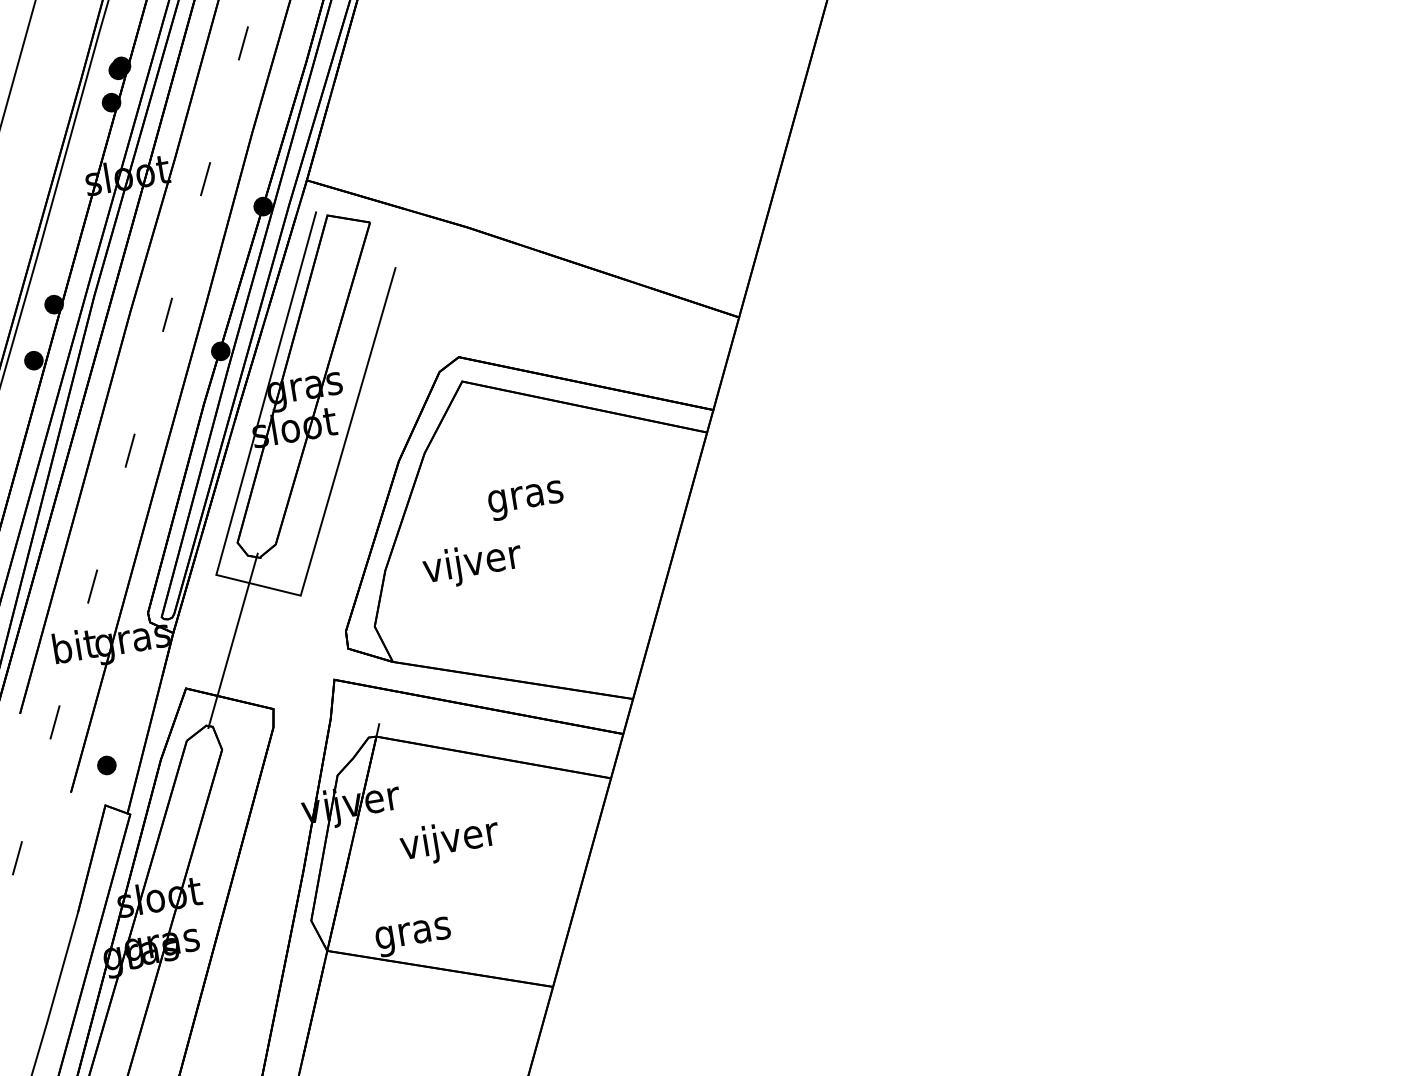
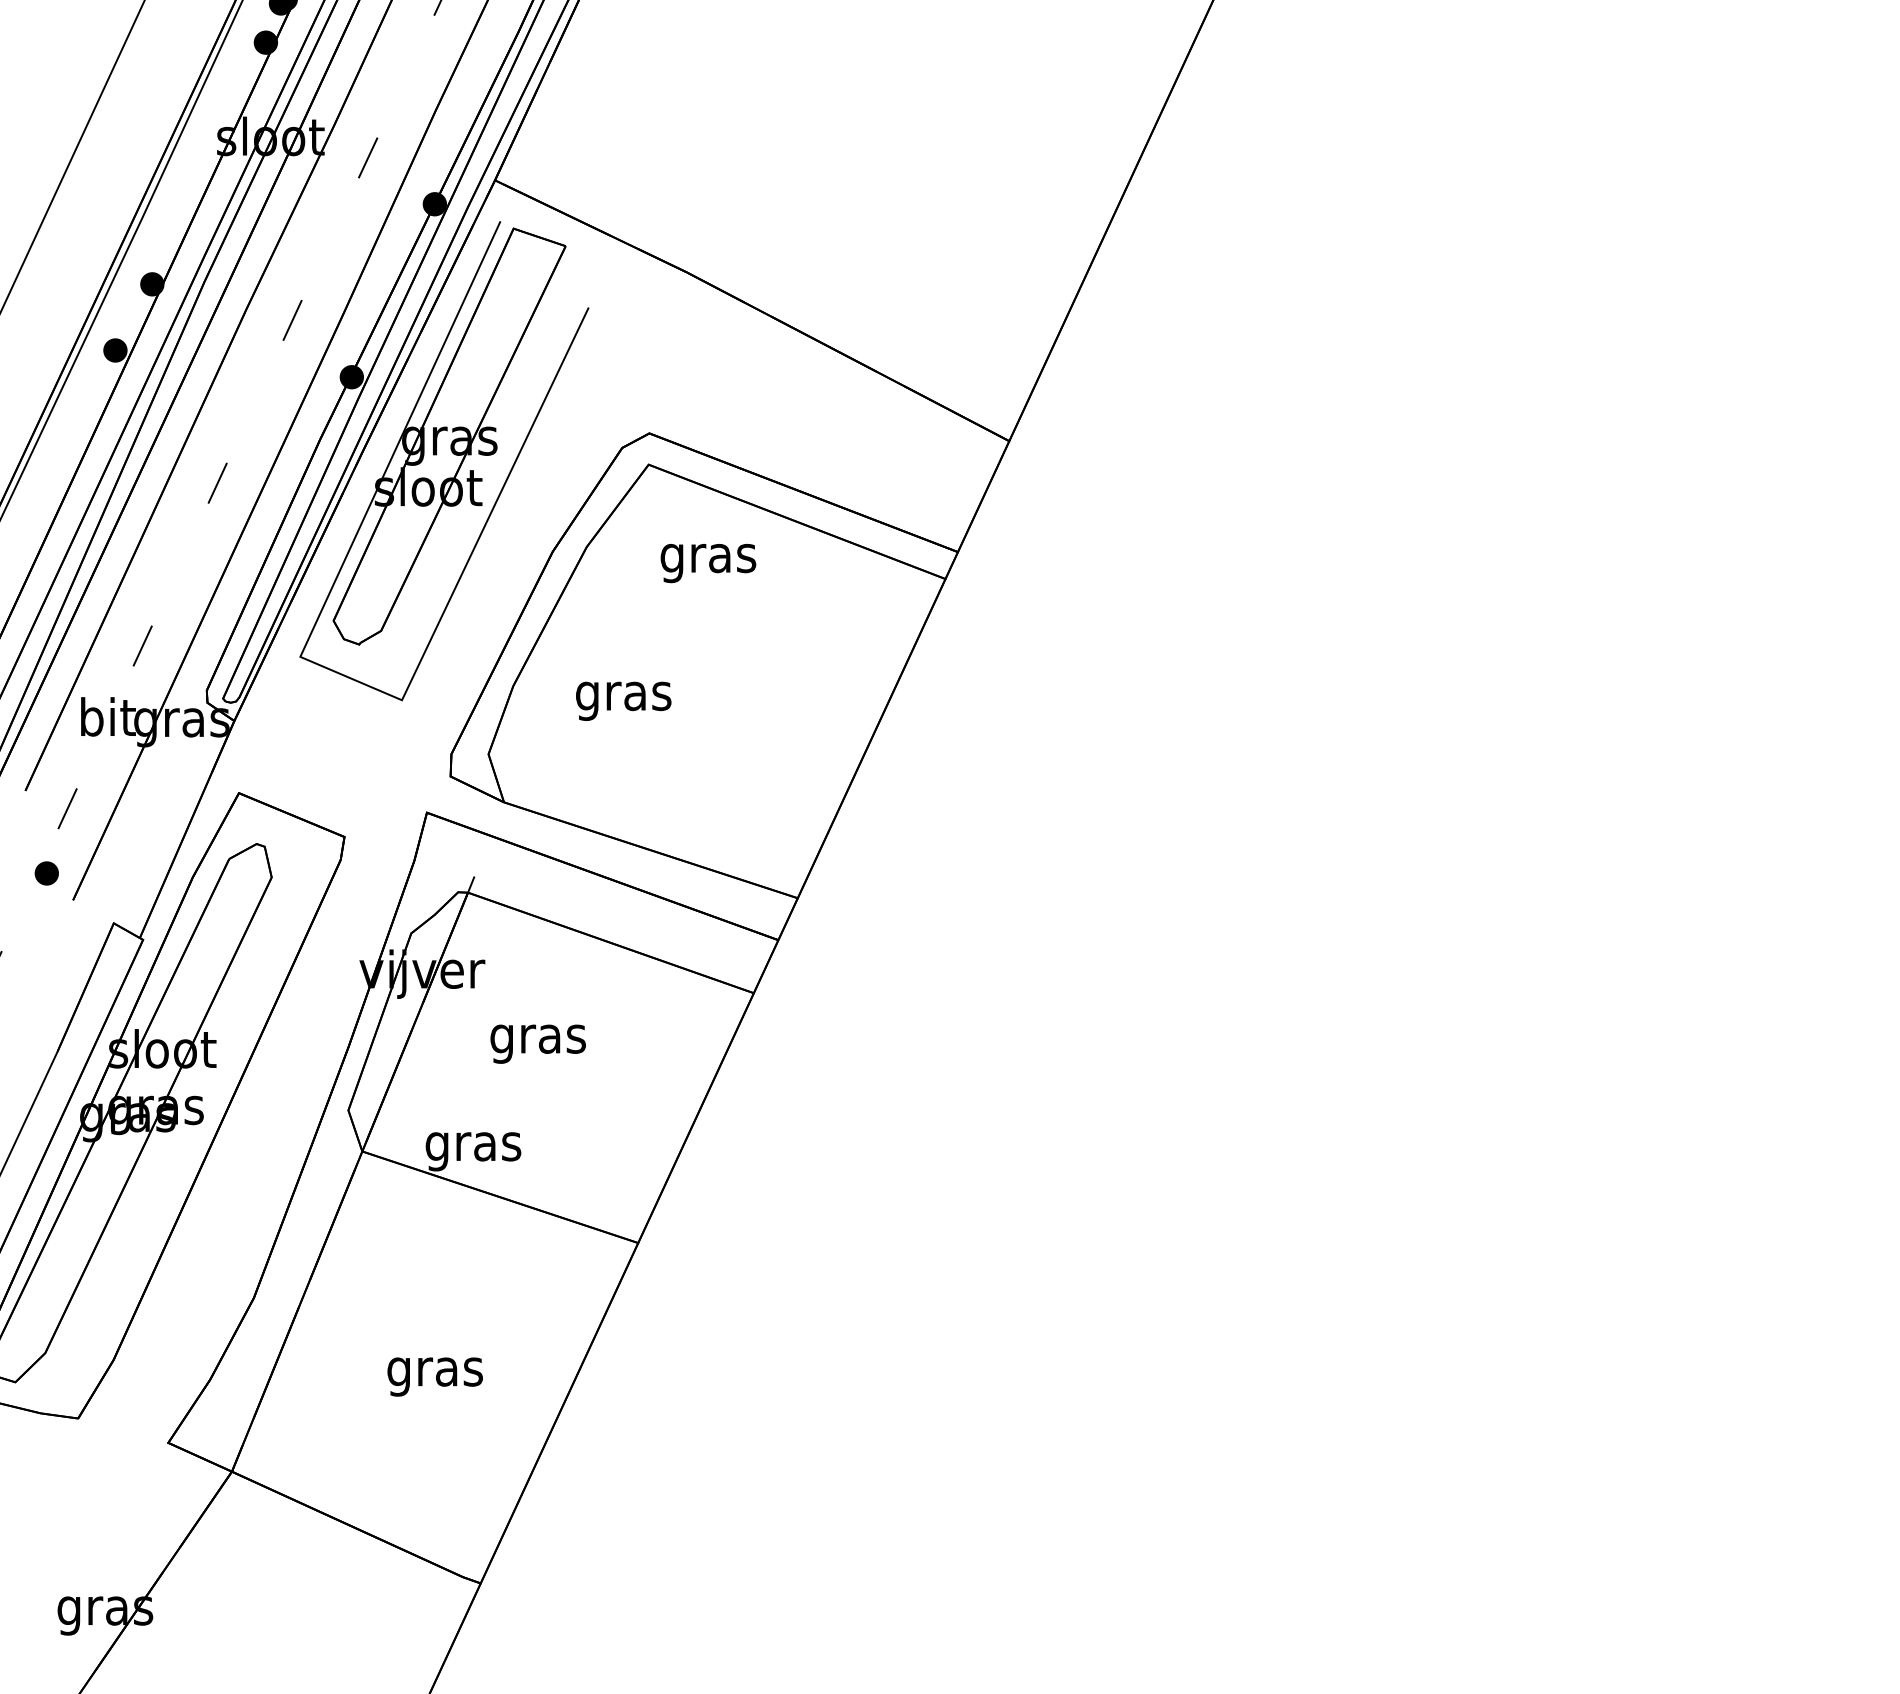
text: (526, 500) -> (708, 563), moved
text: (472, 563) -> (624, 695), vijver -> gras
line: (232, 640) -> (307, 742), removed
part: (106, 765) -> (46, 873), moved
text: (449, 840) -> (538, 1038), vijver -> gras

